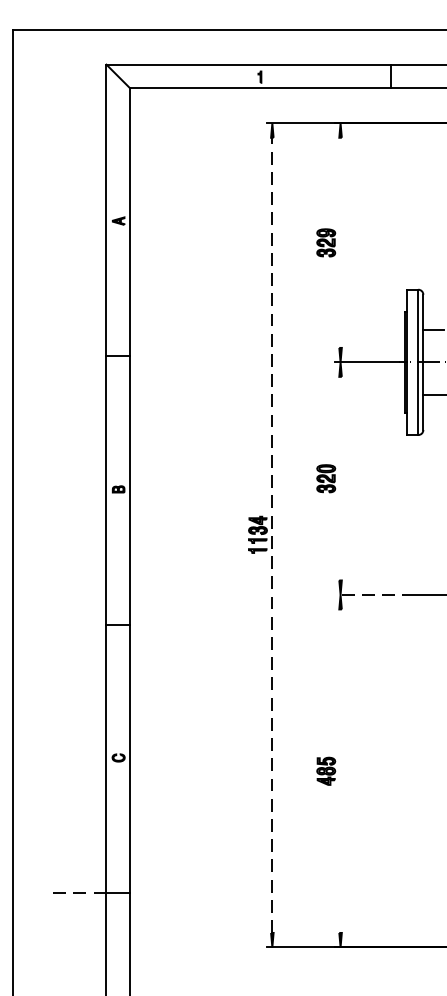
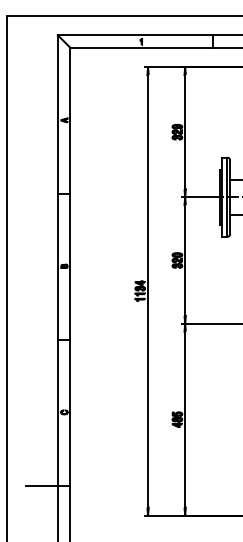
line: (341, 243) -> (185, 132), added
line: (341, 478) -> (185, 260), added
line: (273, 533) -> (148, 290), dashed -> solid
line: (374, 594) -> (203, 323), dashed -> solid
line: (341, 770) -> (185, 419), added
line: (78, 892) -> (42, 485), dashed -> solid

